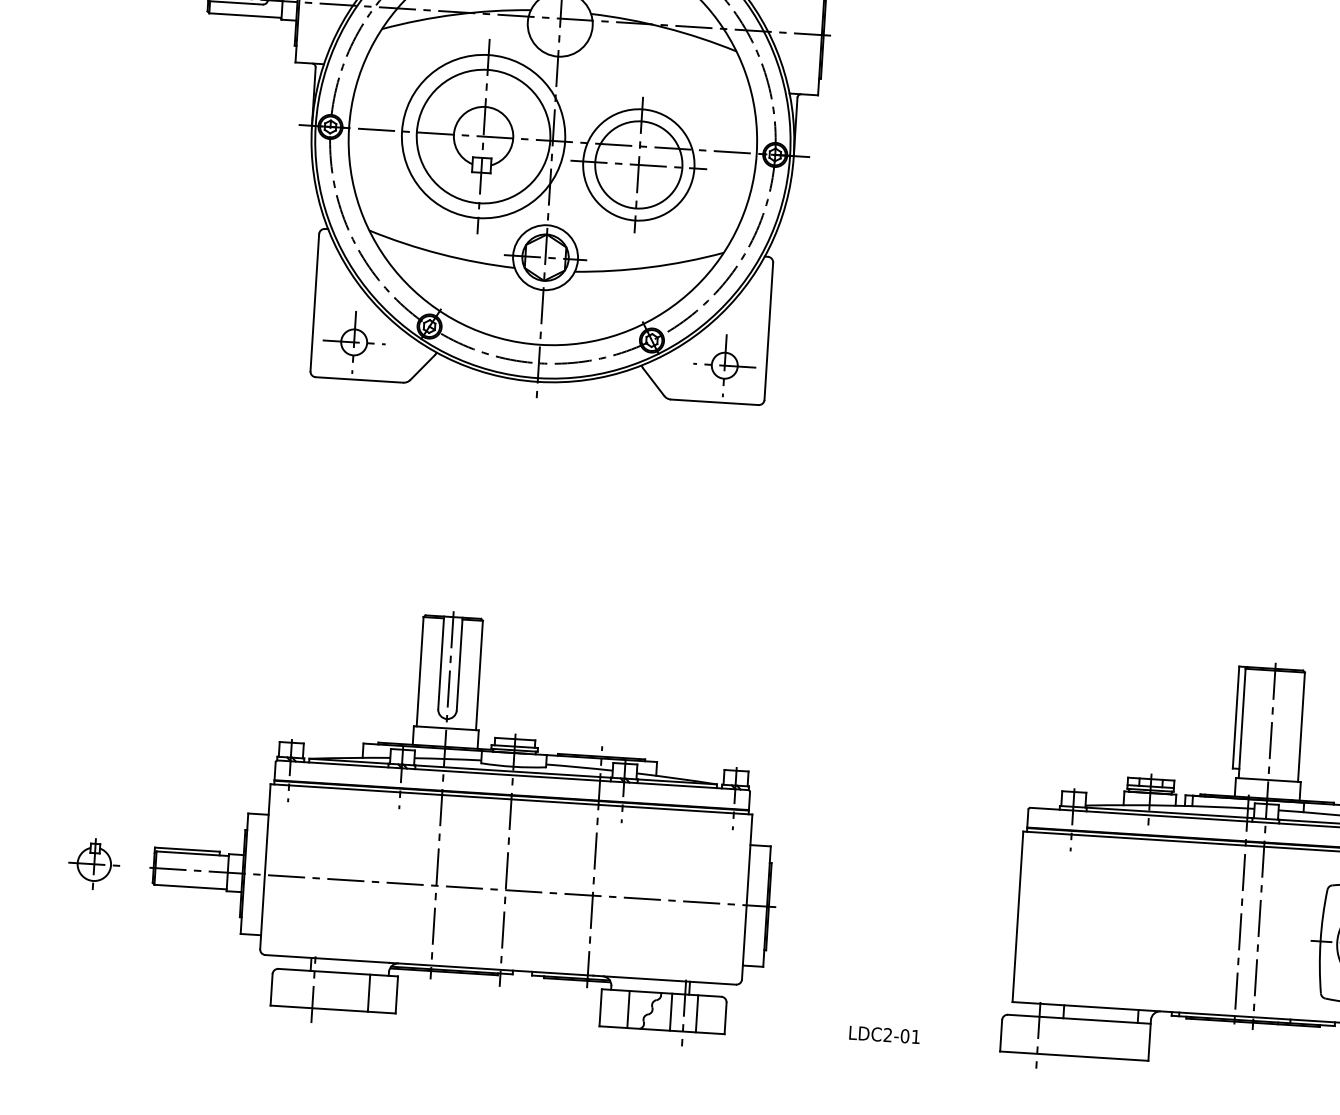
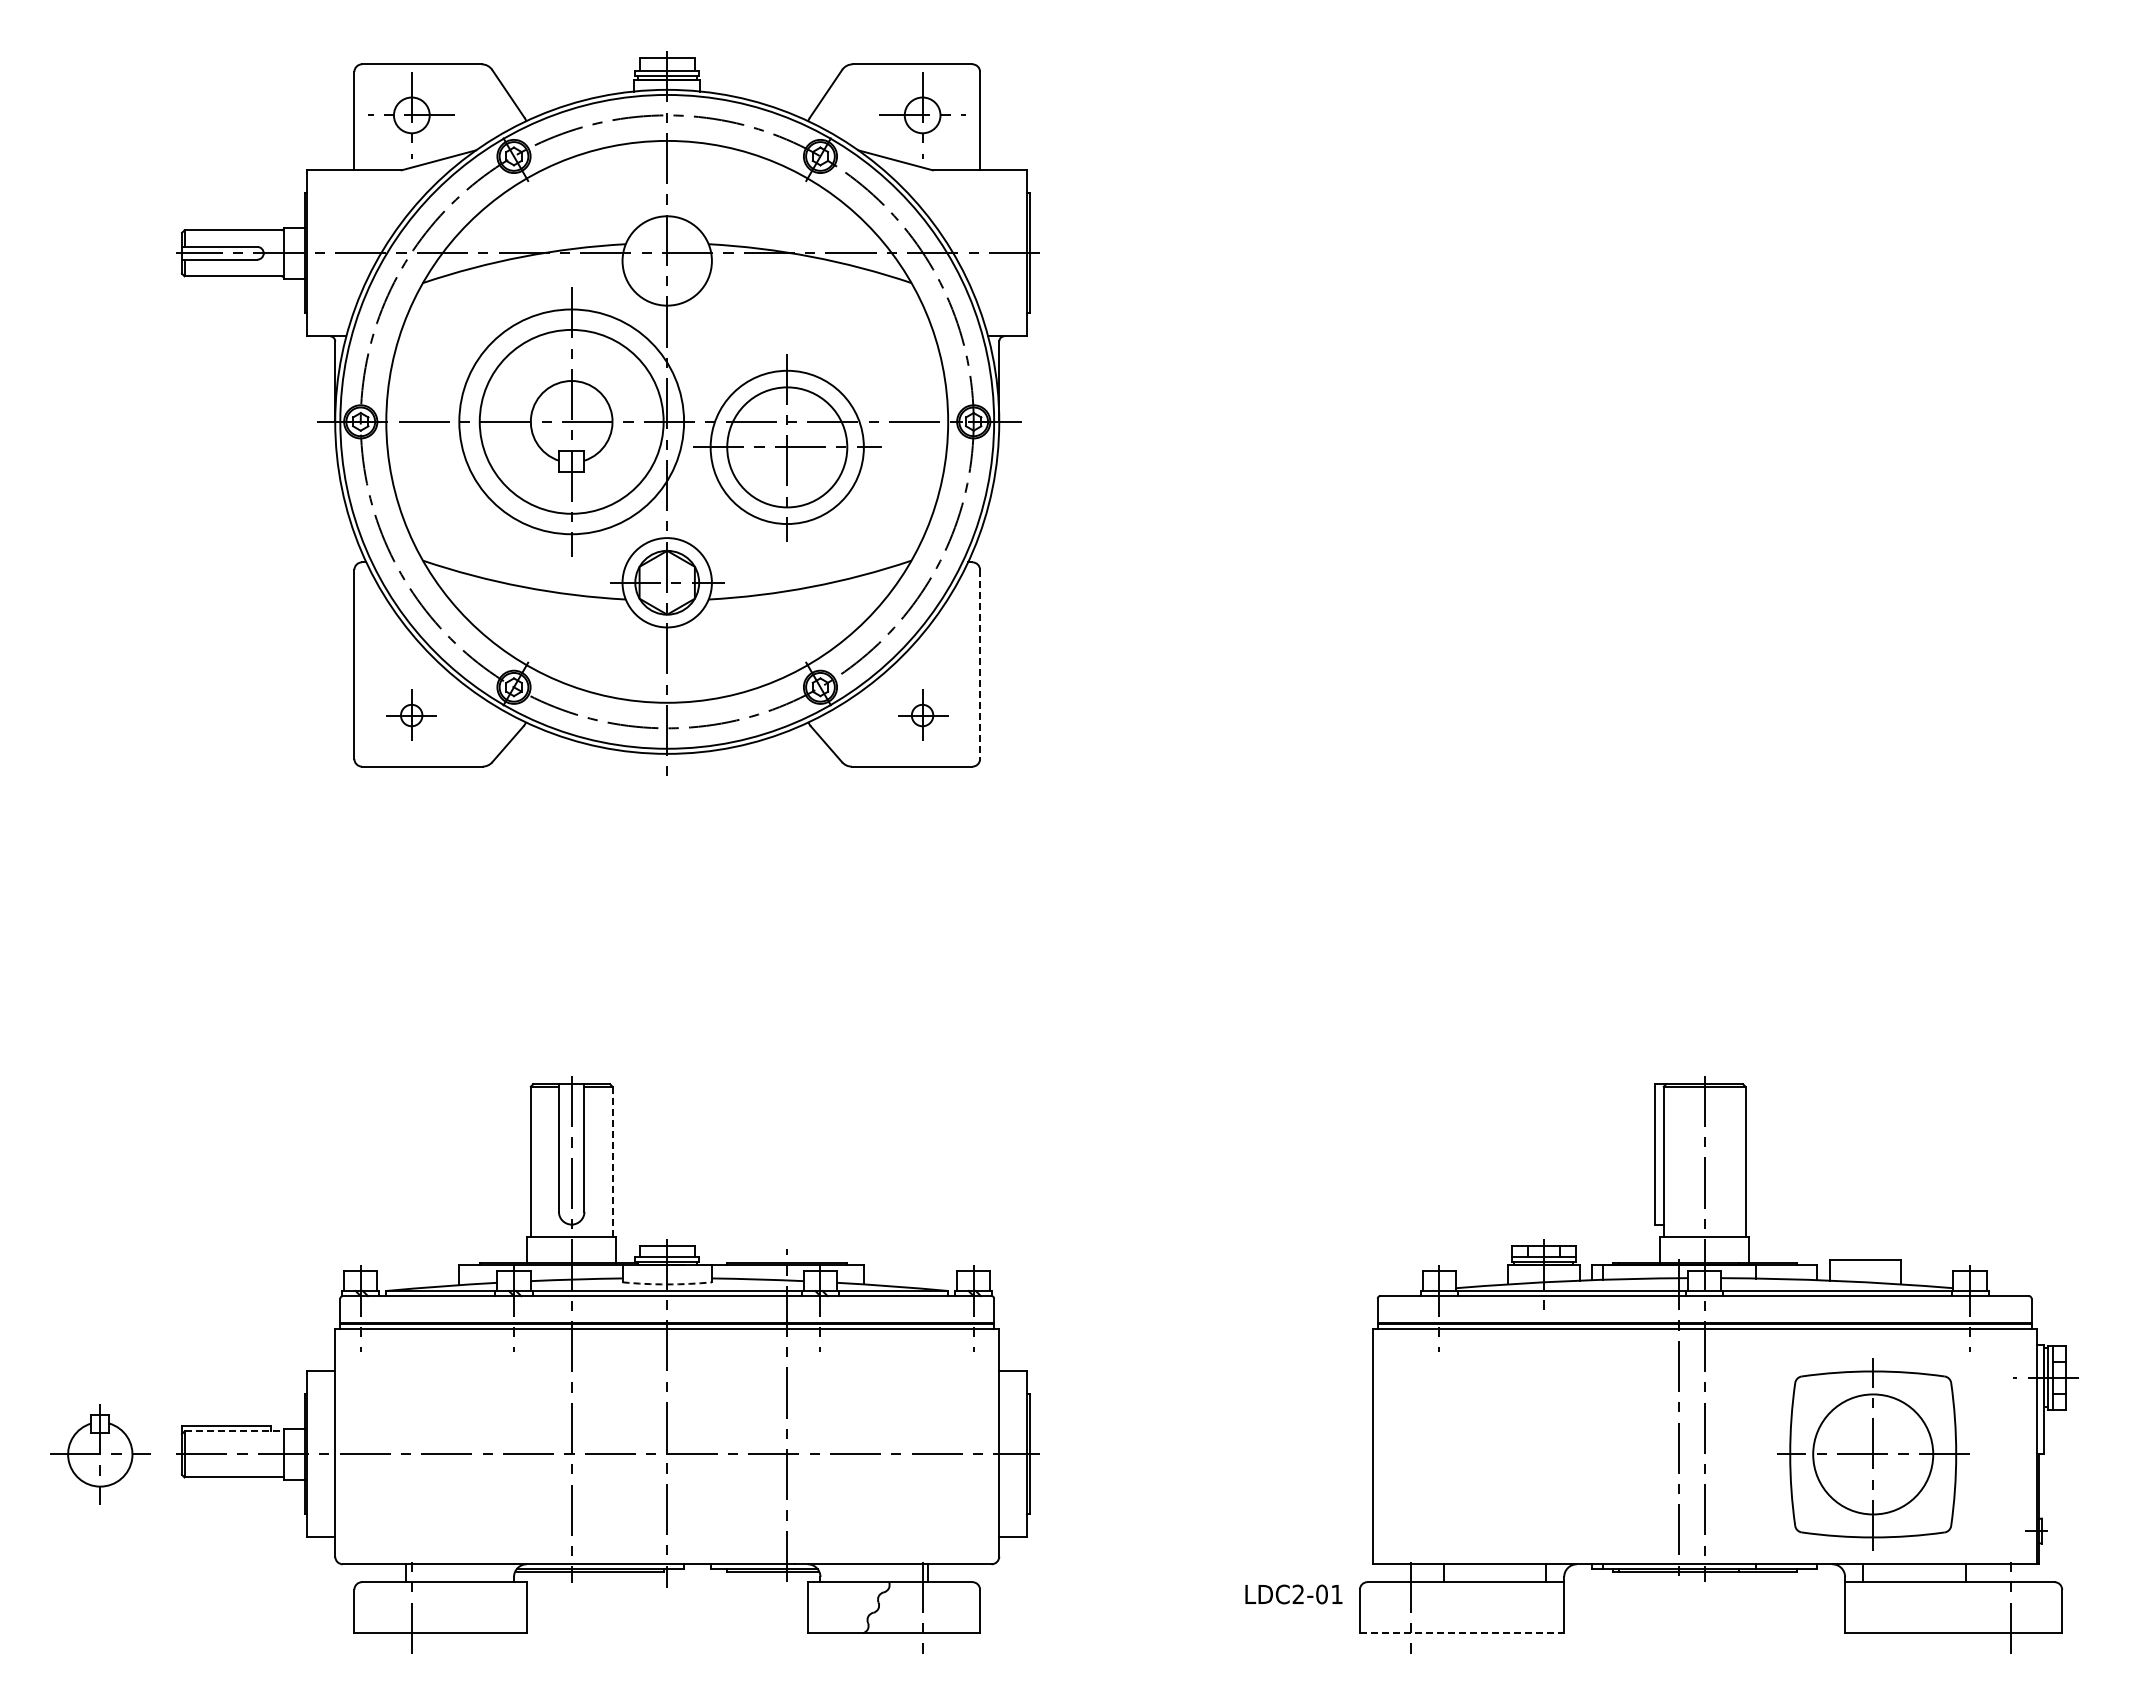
line: (769, 332) -> (980, 665), solid -> dashed
part: (353, 342) -> (411, 715), size x0.6
part: (724, 365) -> (922, 715), size x0.6
line: (479, 675) -> (612, 1162), solid -> dashed
arc: (513, 766) -> (667, 1284), solid -> dashed
line: (192, 853) -> (234, 1431), solid -> dashed
part: (93, 864) -> (99, 1454), size x1.4
line: (369, 993) -> (488, 1607), removed
line: (628, 1009) -> (846, 1607), removed
line: (670, 1012) -> (904, 1607), removed
line: (697, 1013) -> (940, 1607), removed
text: (884, 1034) -> (1293, 1594), moved
line: (1074, 1056) -> (1462, 1633), solid -> dashed

